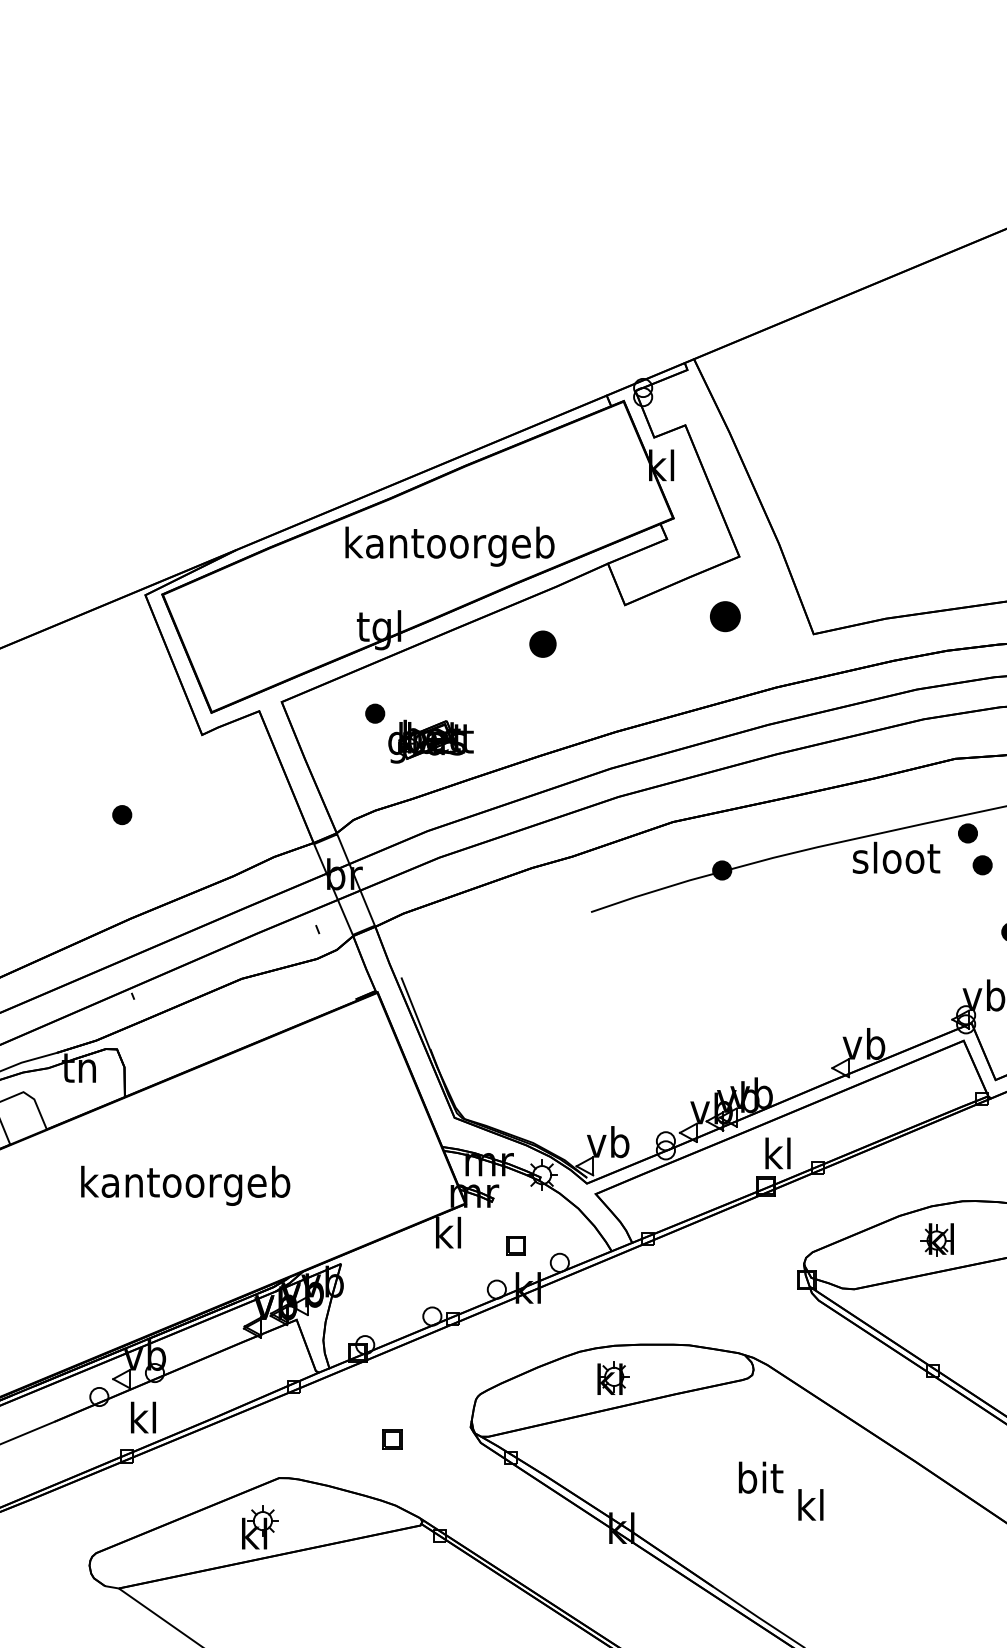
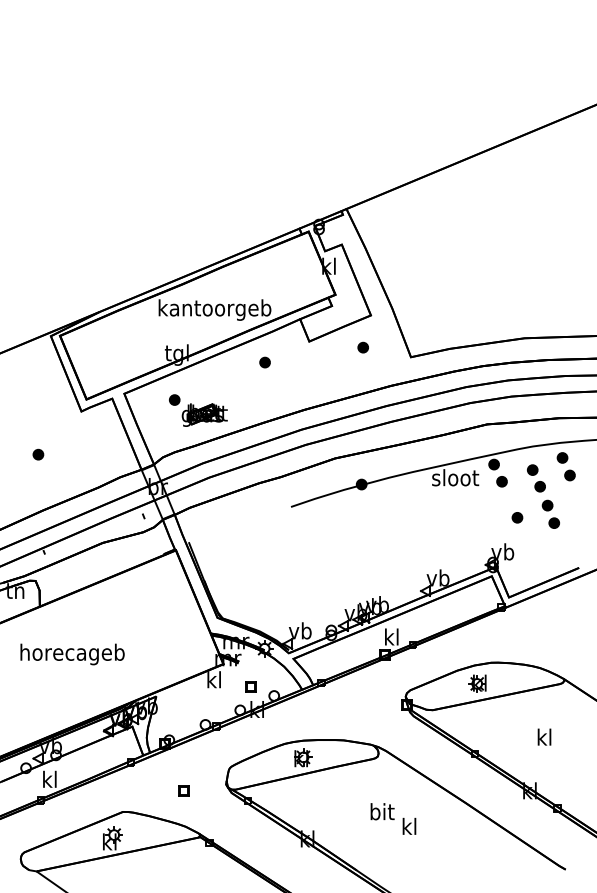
part: (723, 616) -> (362, 347), size x0.62
part: (541, 643) -> (264, 362), size x0.71
text: (185, 1185) -> (72, 654), kantoorgeb -> horecageb

